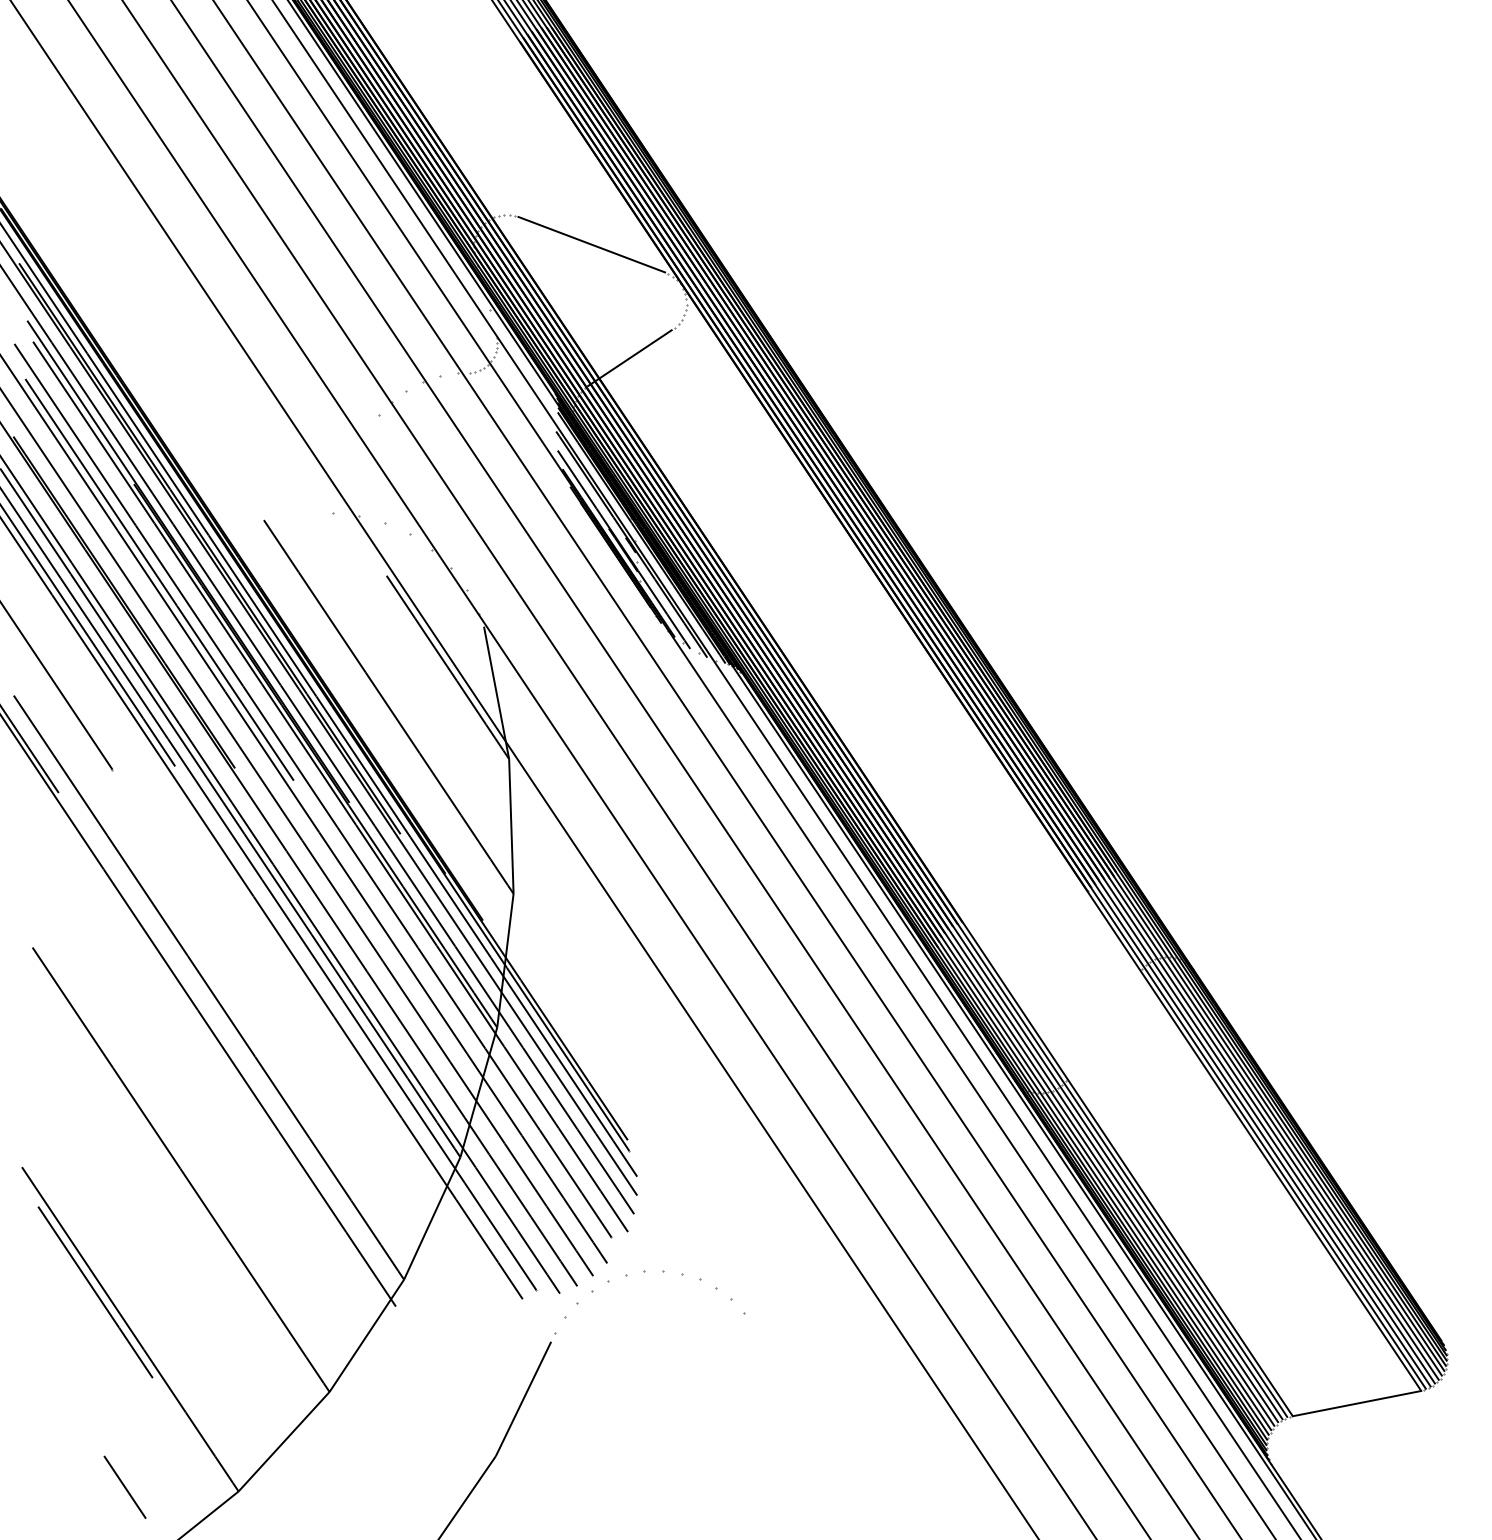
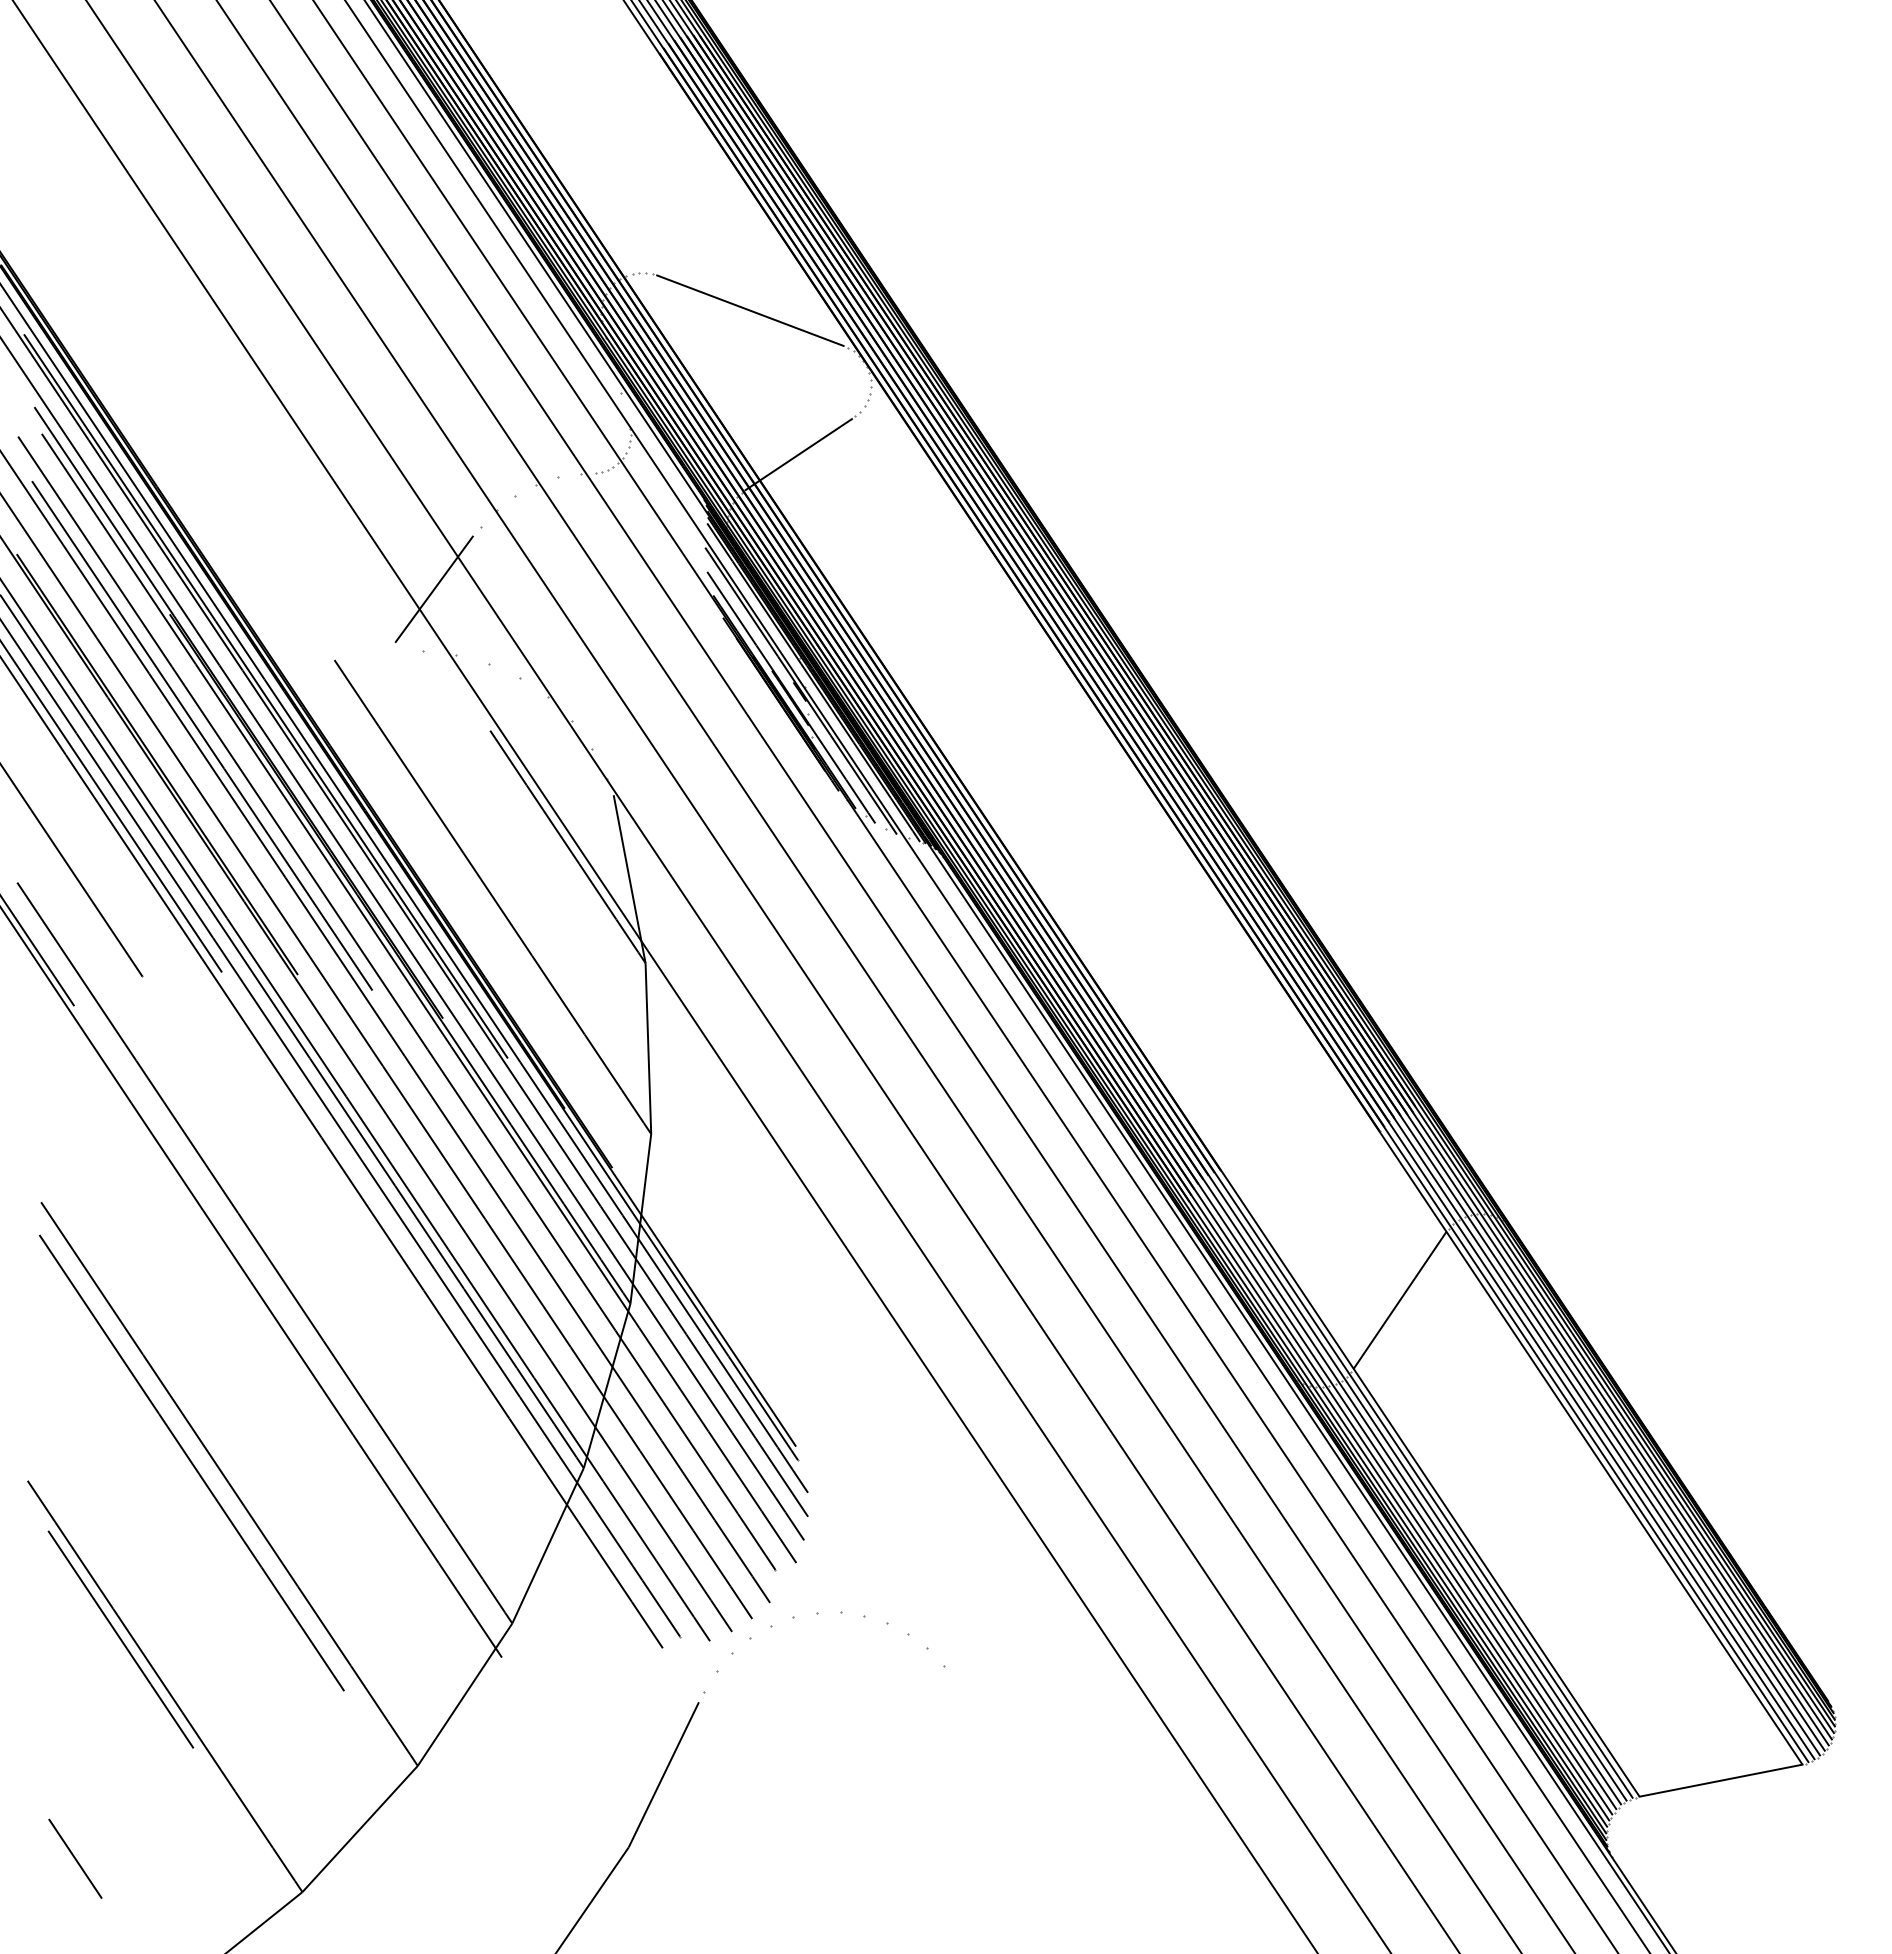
line: (342, 463) -> (434, 588), added
line: (1103, 1025) -> (1399, 1300), added
line: (151, 1152) -> (191, 1462), added
line: (125, 1487) -> (75, 1858), moved

